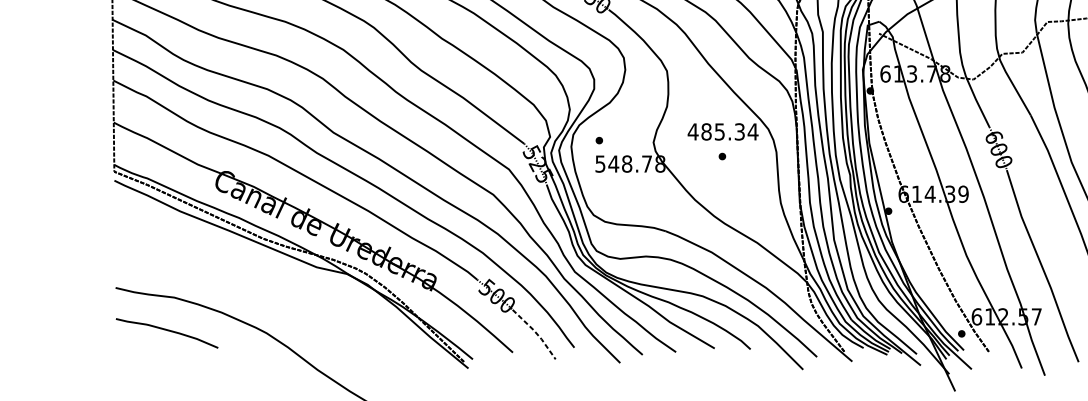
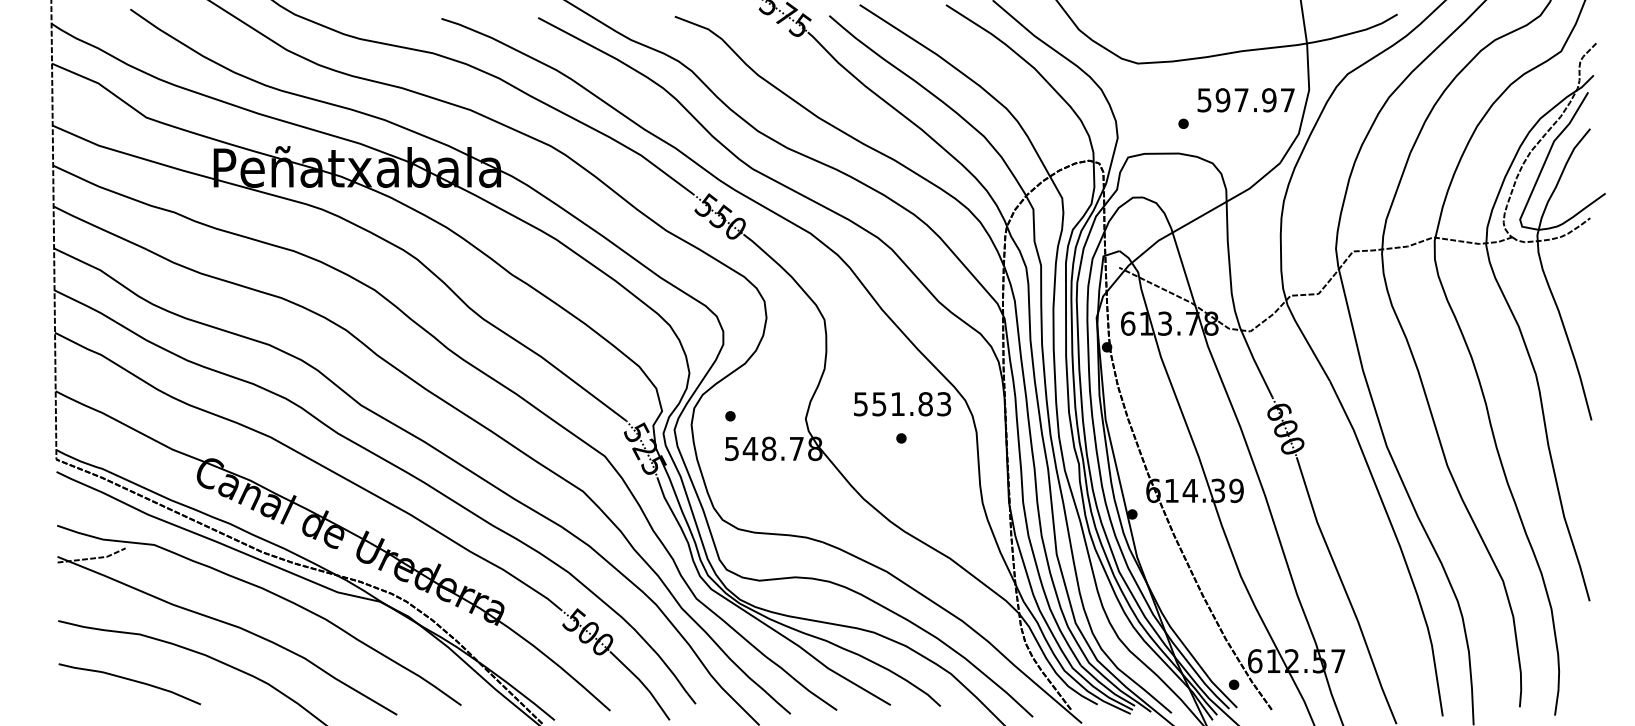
text: (723, 132) -> (902, 404), 485.34 -> 551.83
part: (256, 296) -> (253, 632), added
line: (536, 333) -> (643, 684), dashed -> solid

